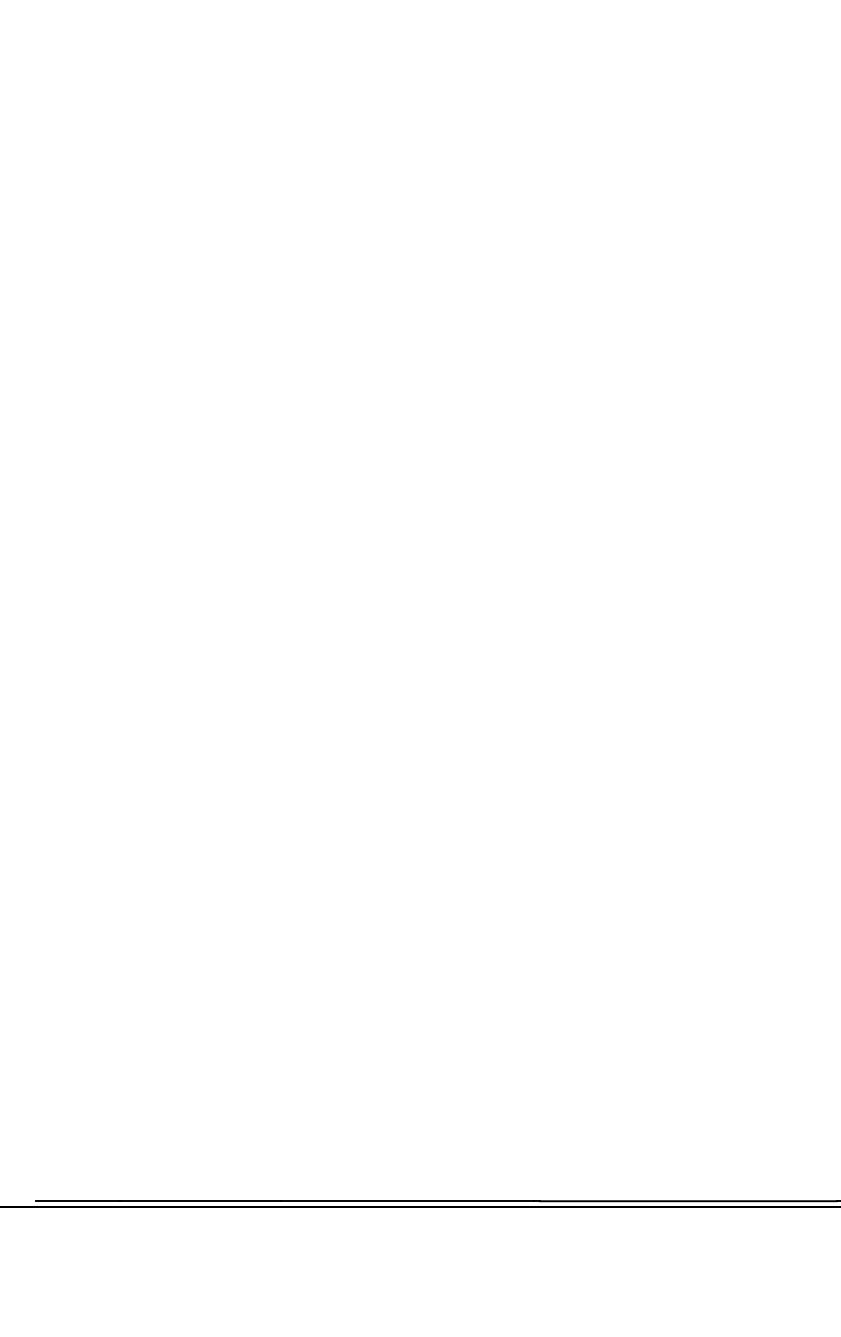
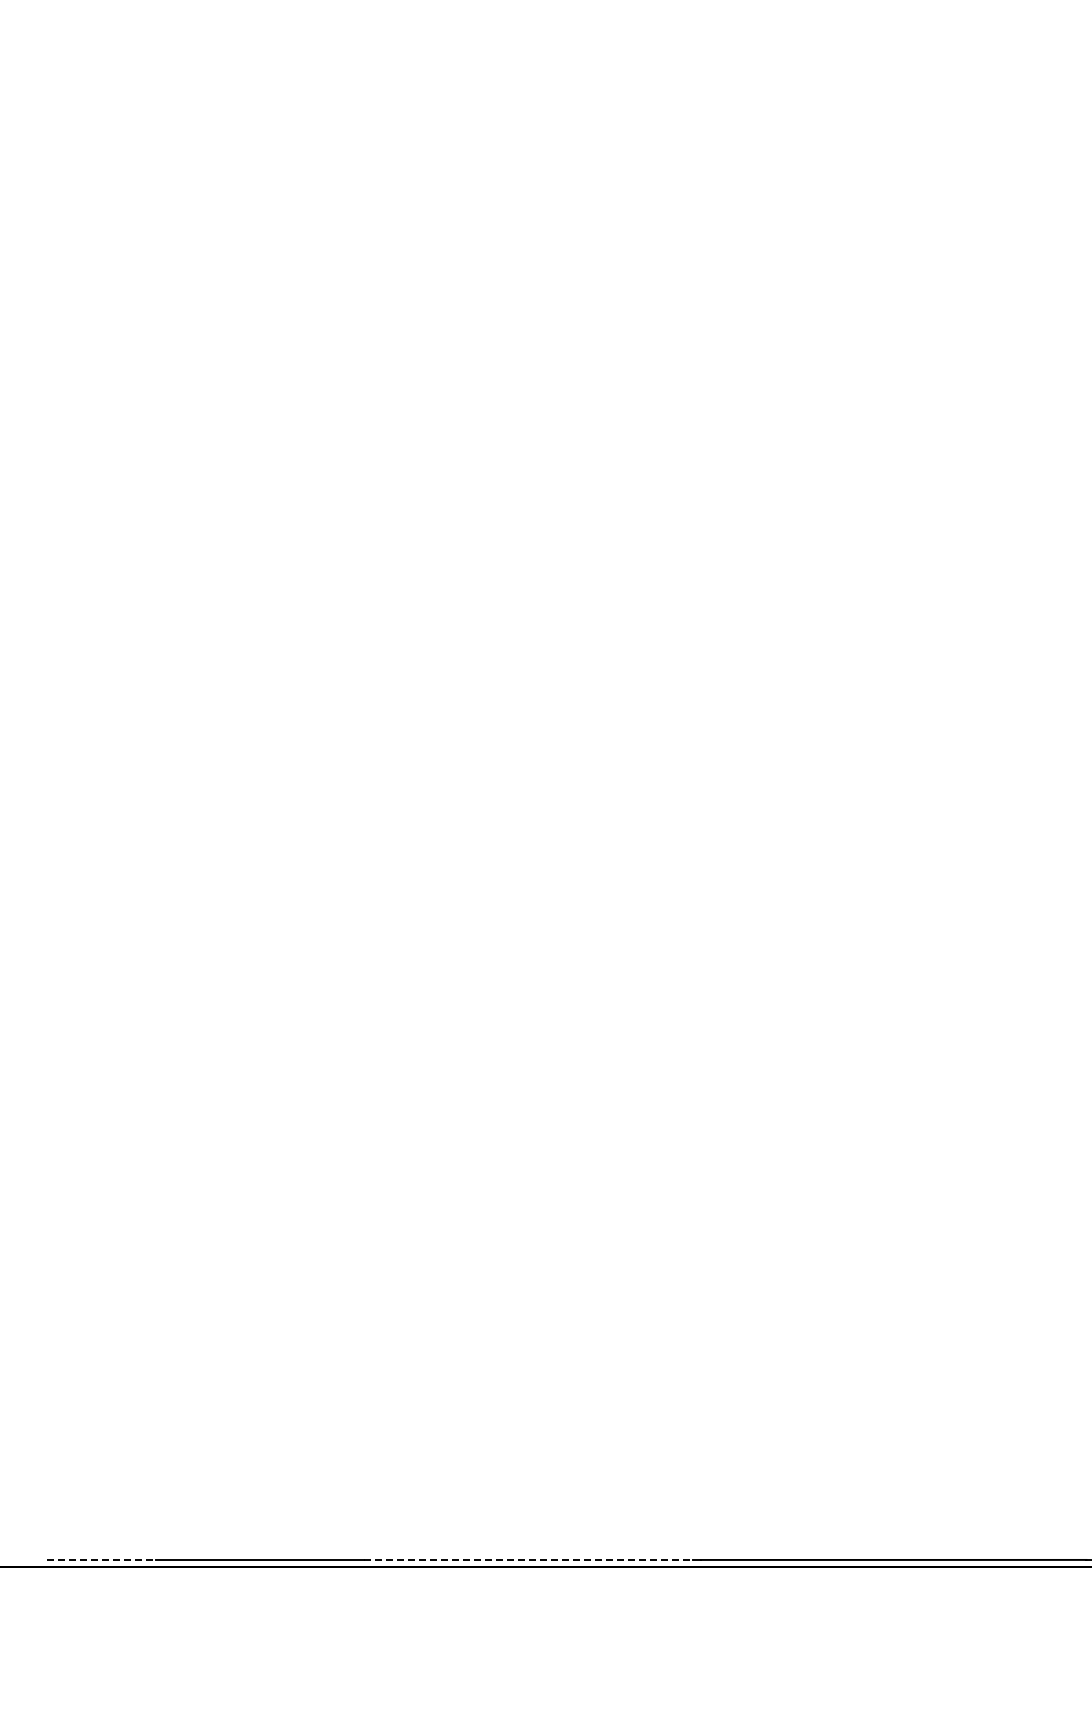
line: (78, 1200) -> (101, 1559), solid -> dashed
line: (407, 1200) -> (529, 1559), solid -> dashed

